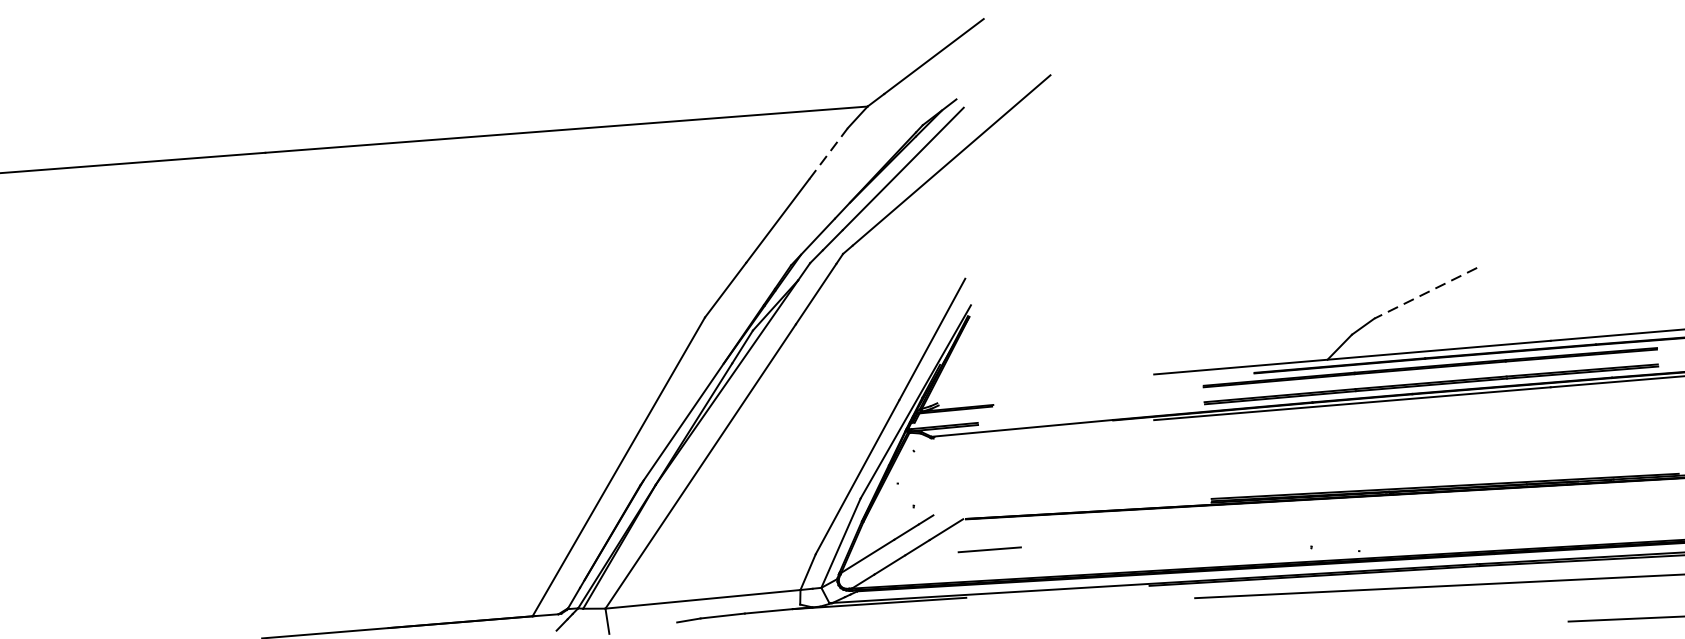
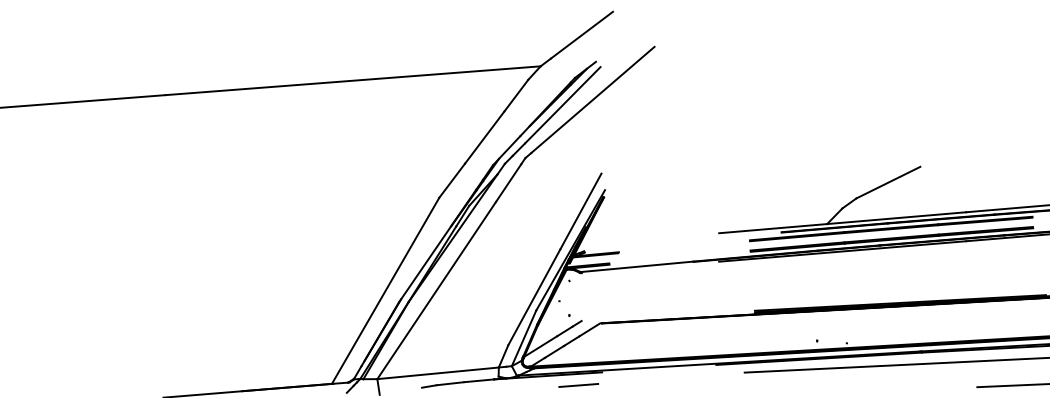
line: (828, 153) -> (516, 95), dashed -> solid
line: (1425, 293) -> (888, 182), dashed -> solid
line: (989, 549) -> (578, 385), moved

